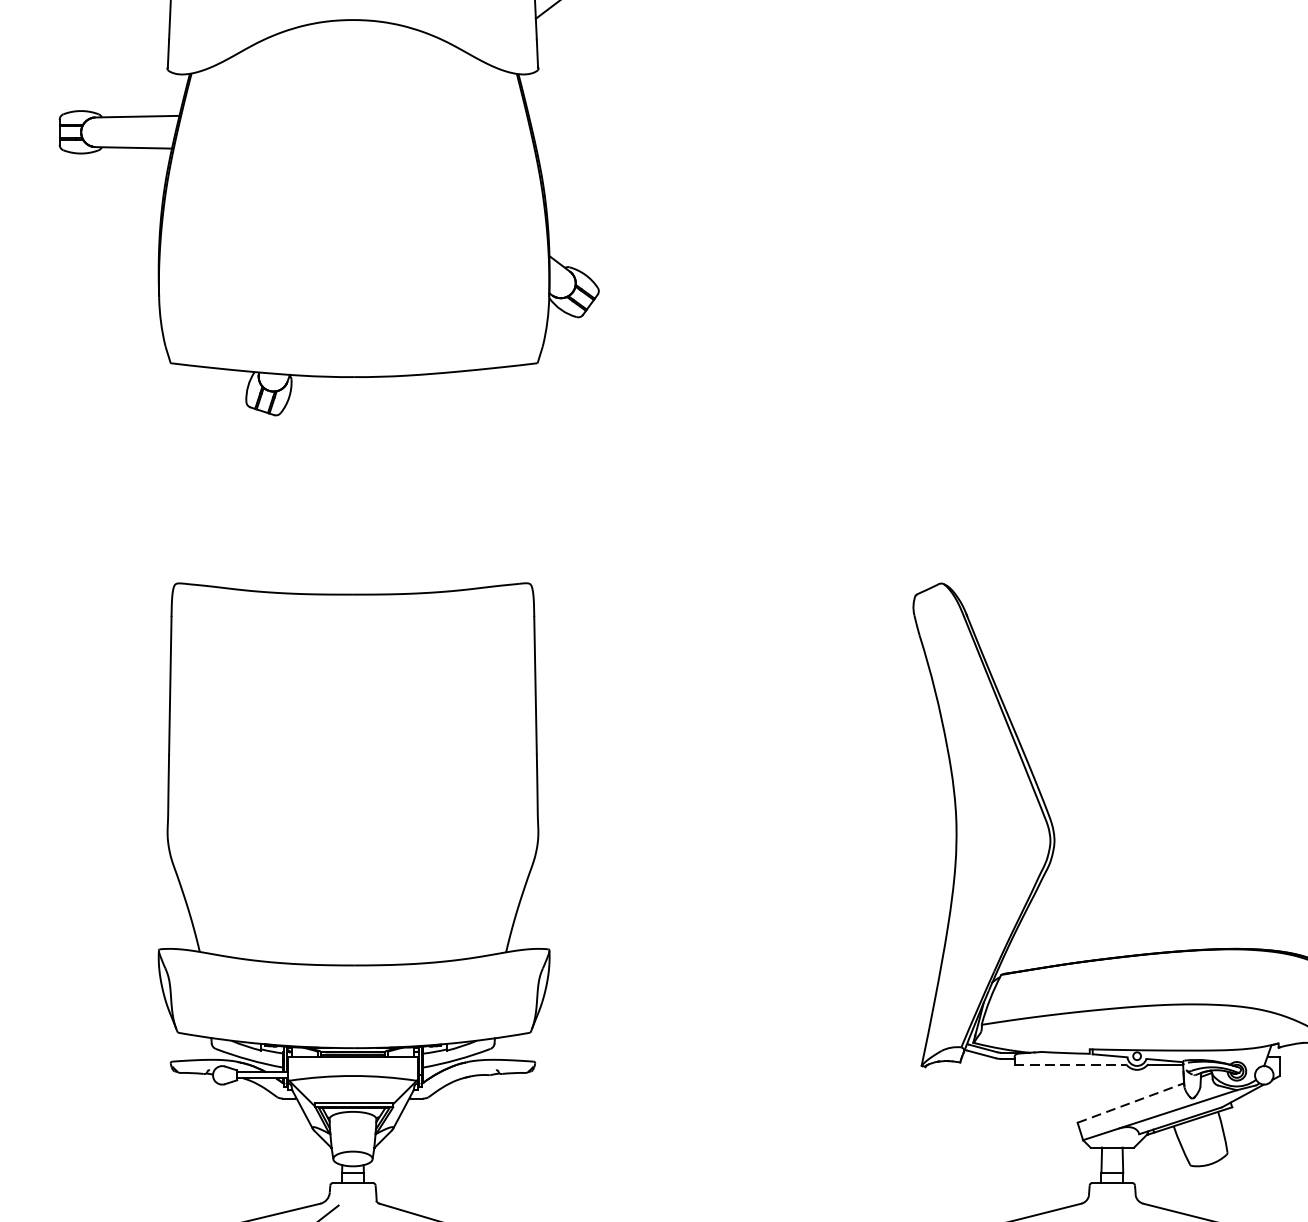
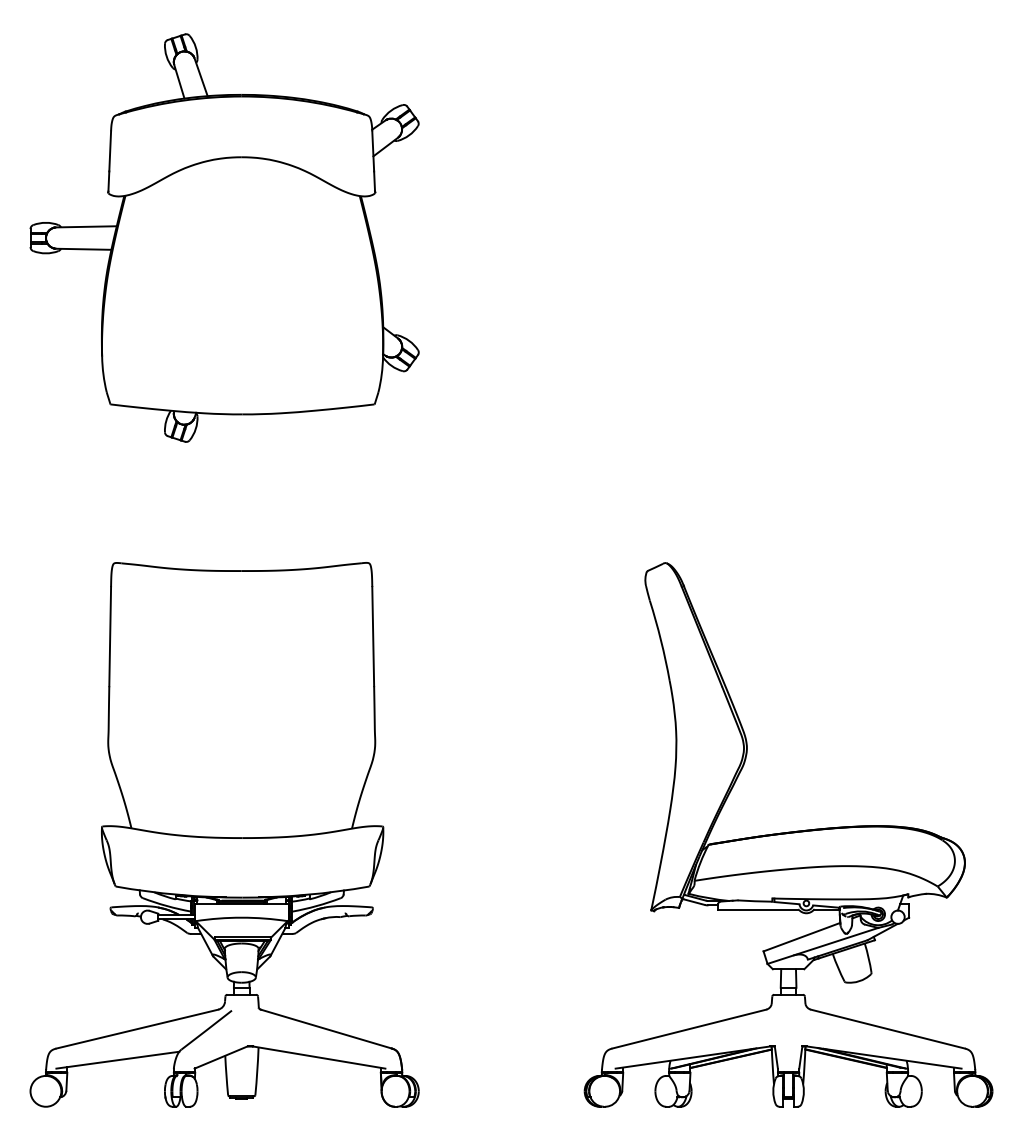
line: (1070, 1064) -> (758, 909), dashed -> solid
line: (1130, 1103) -> (801, 937), dashed -> solid

